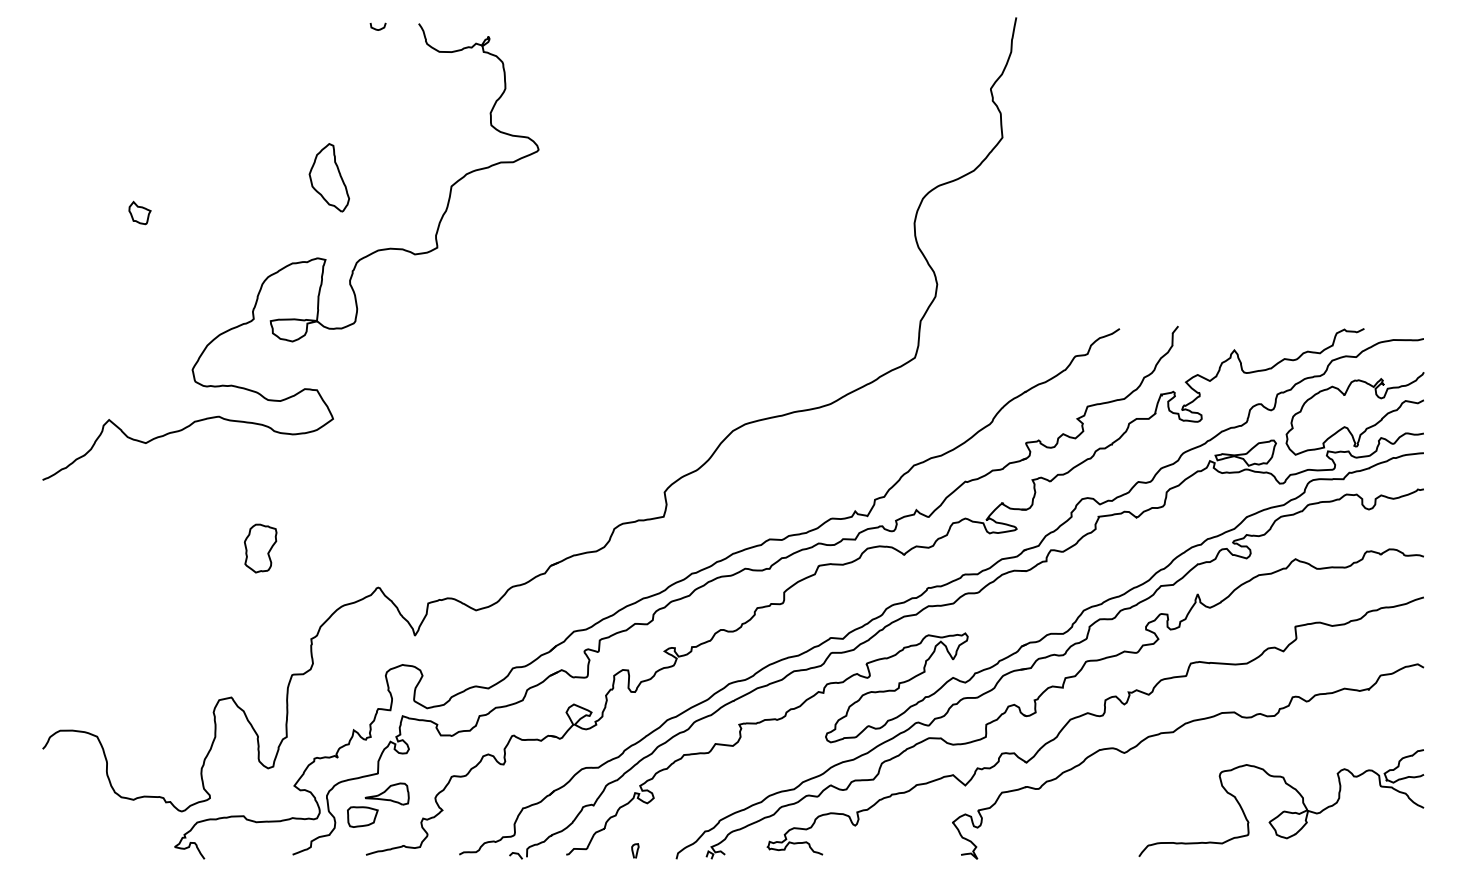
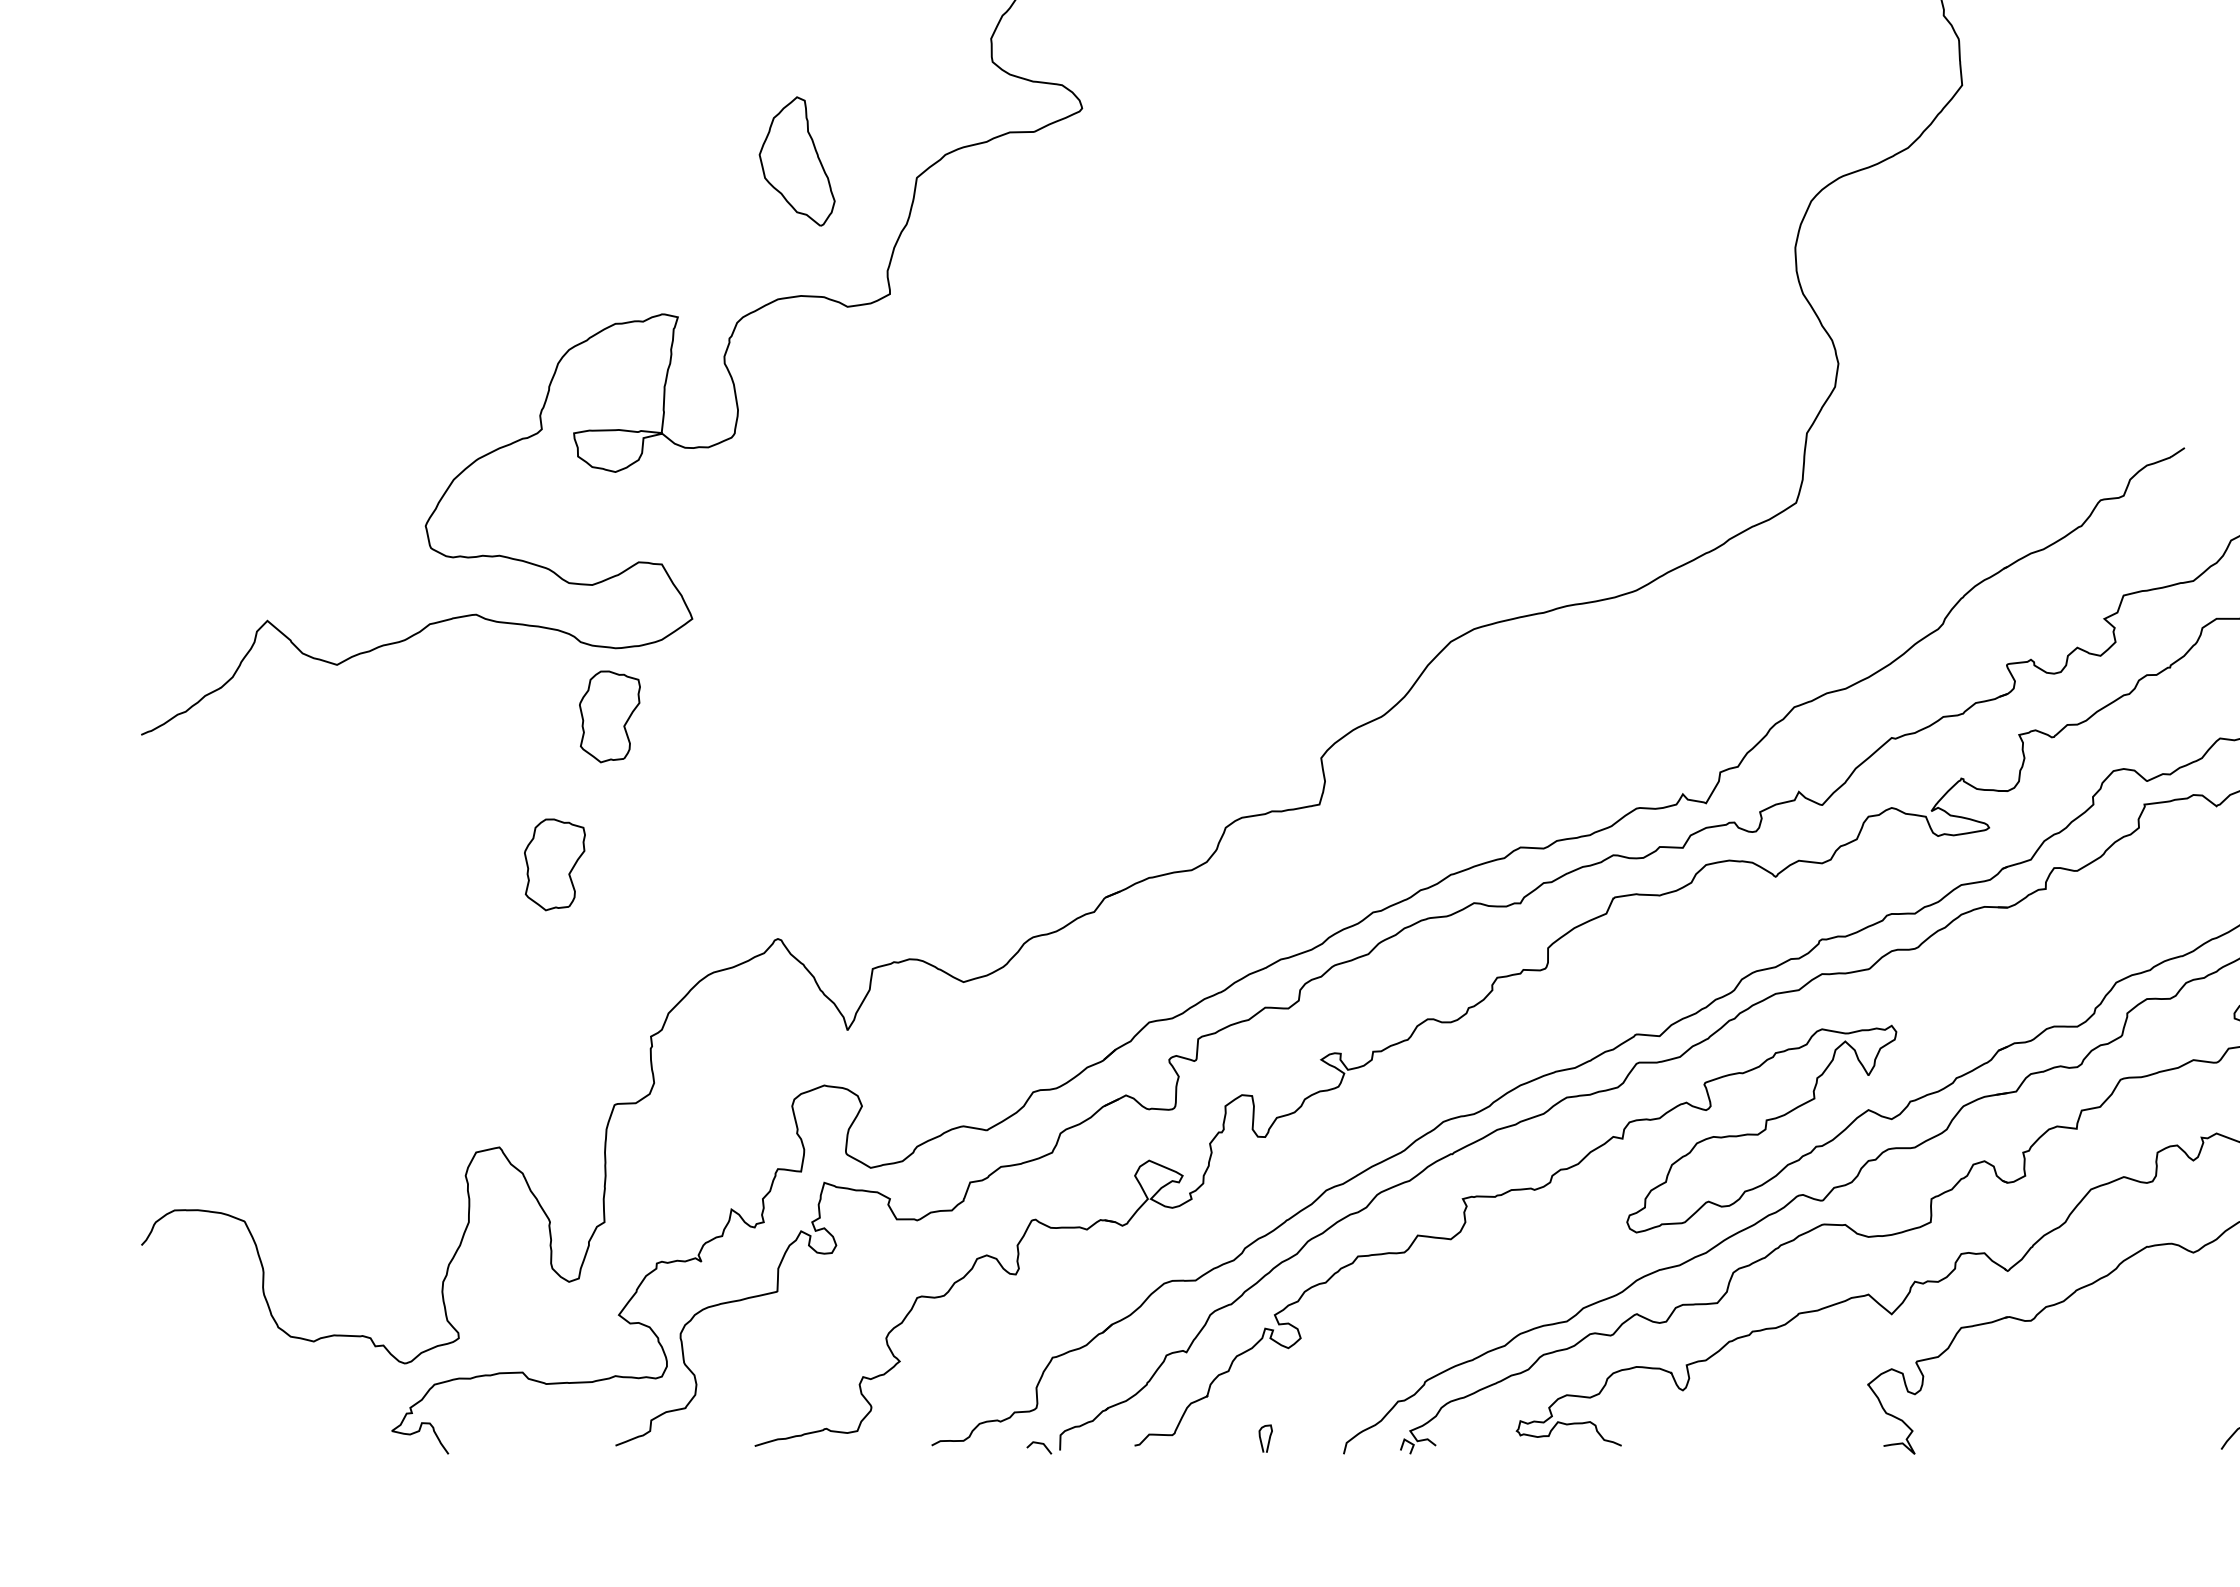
part: (328, 177) -> (795, 160), moved
part: (139, 212) -> (325, 227), removed
part: (289, 470) -> (609, 716), added
part: (378, 804) -> (778, 1350), removed

